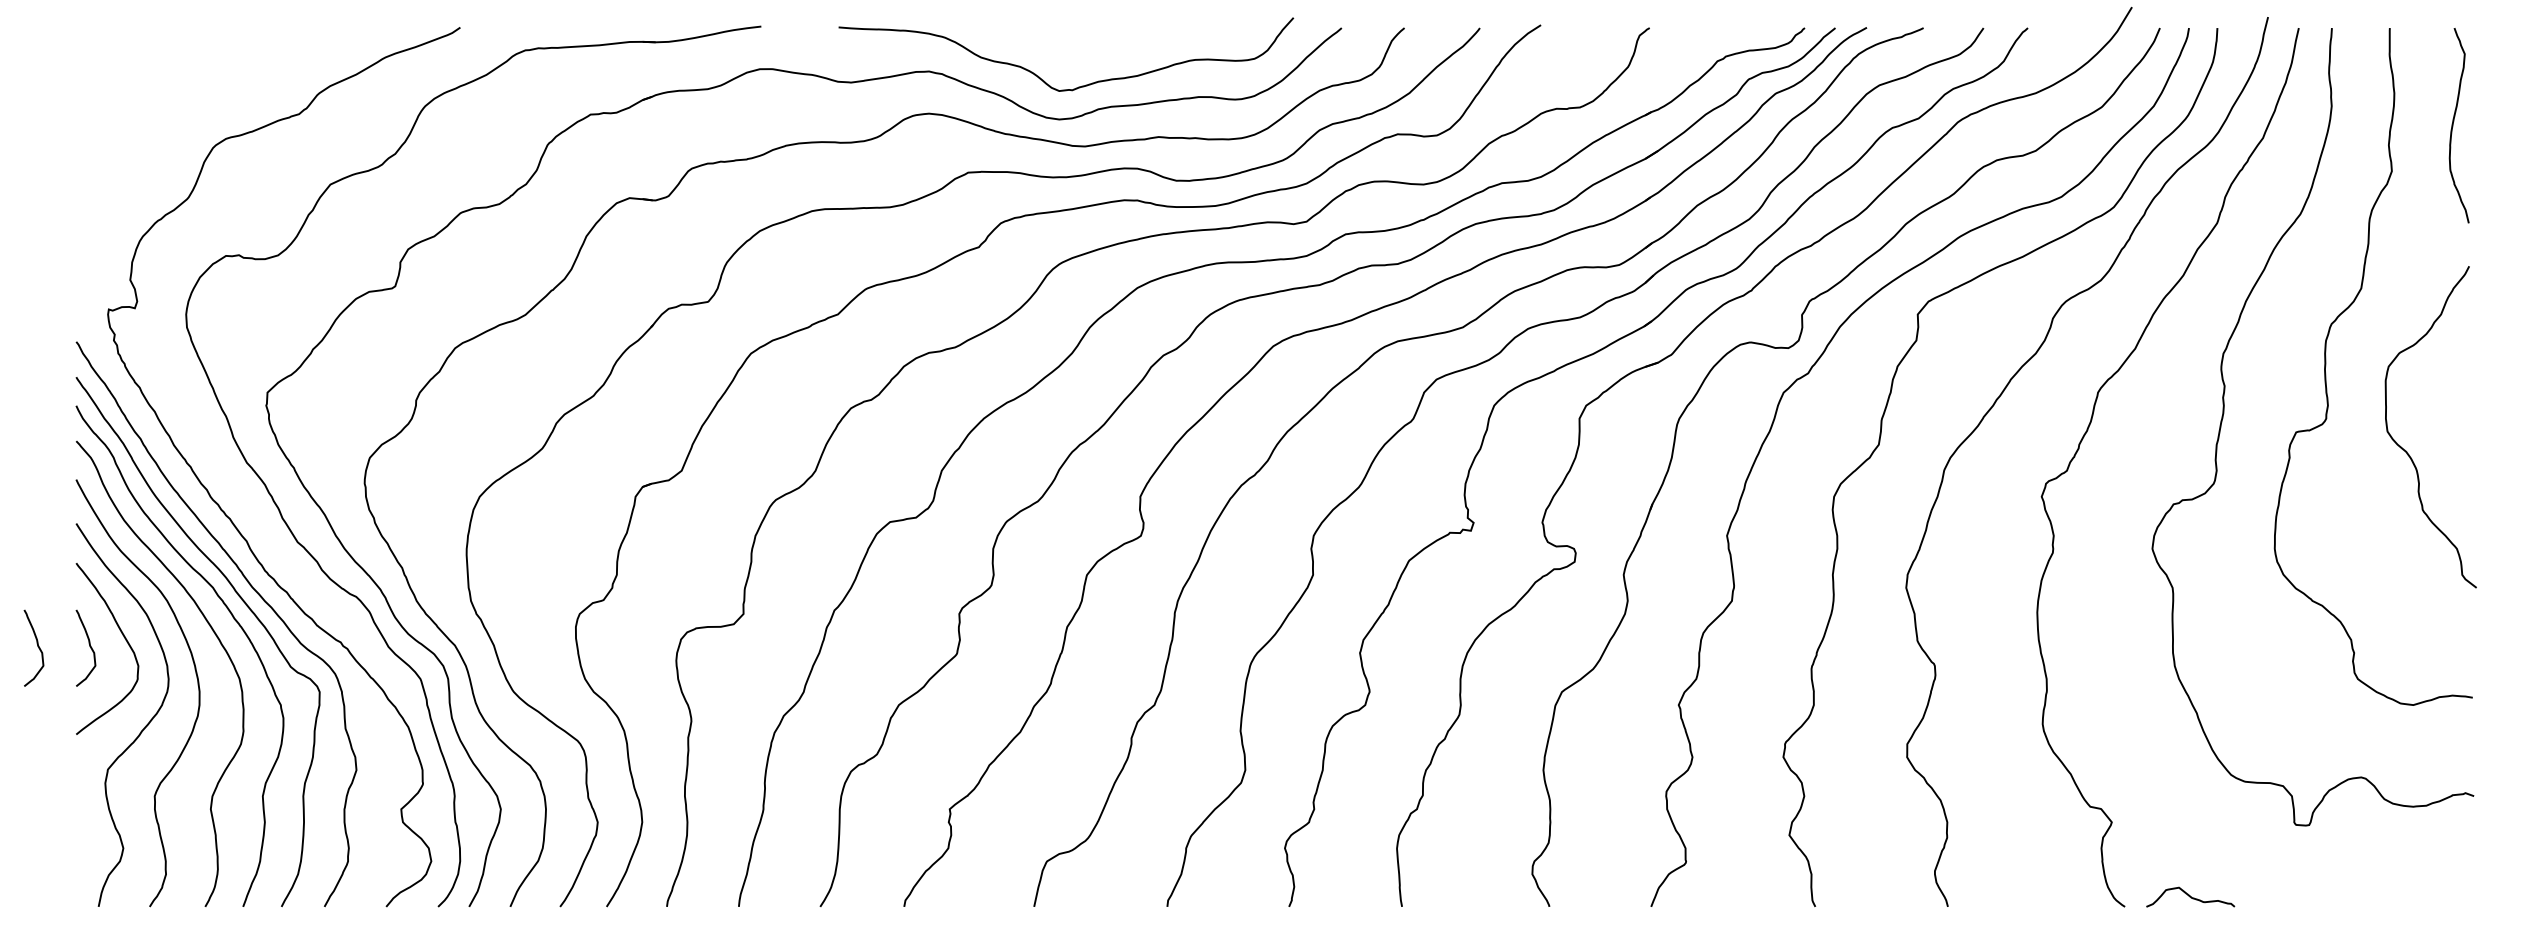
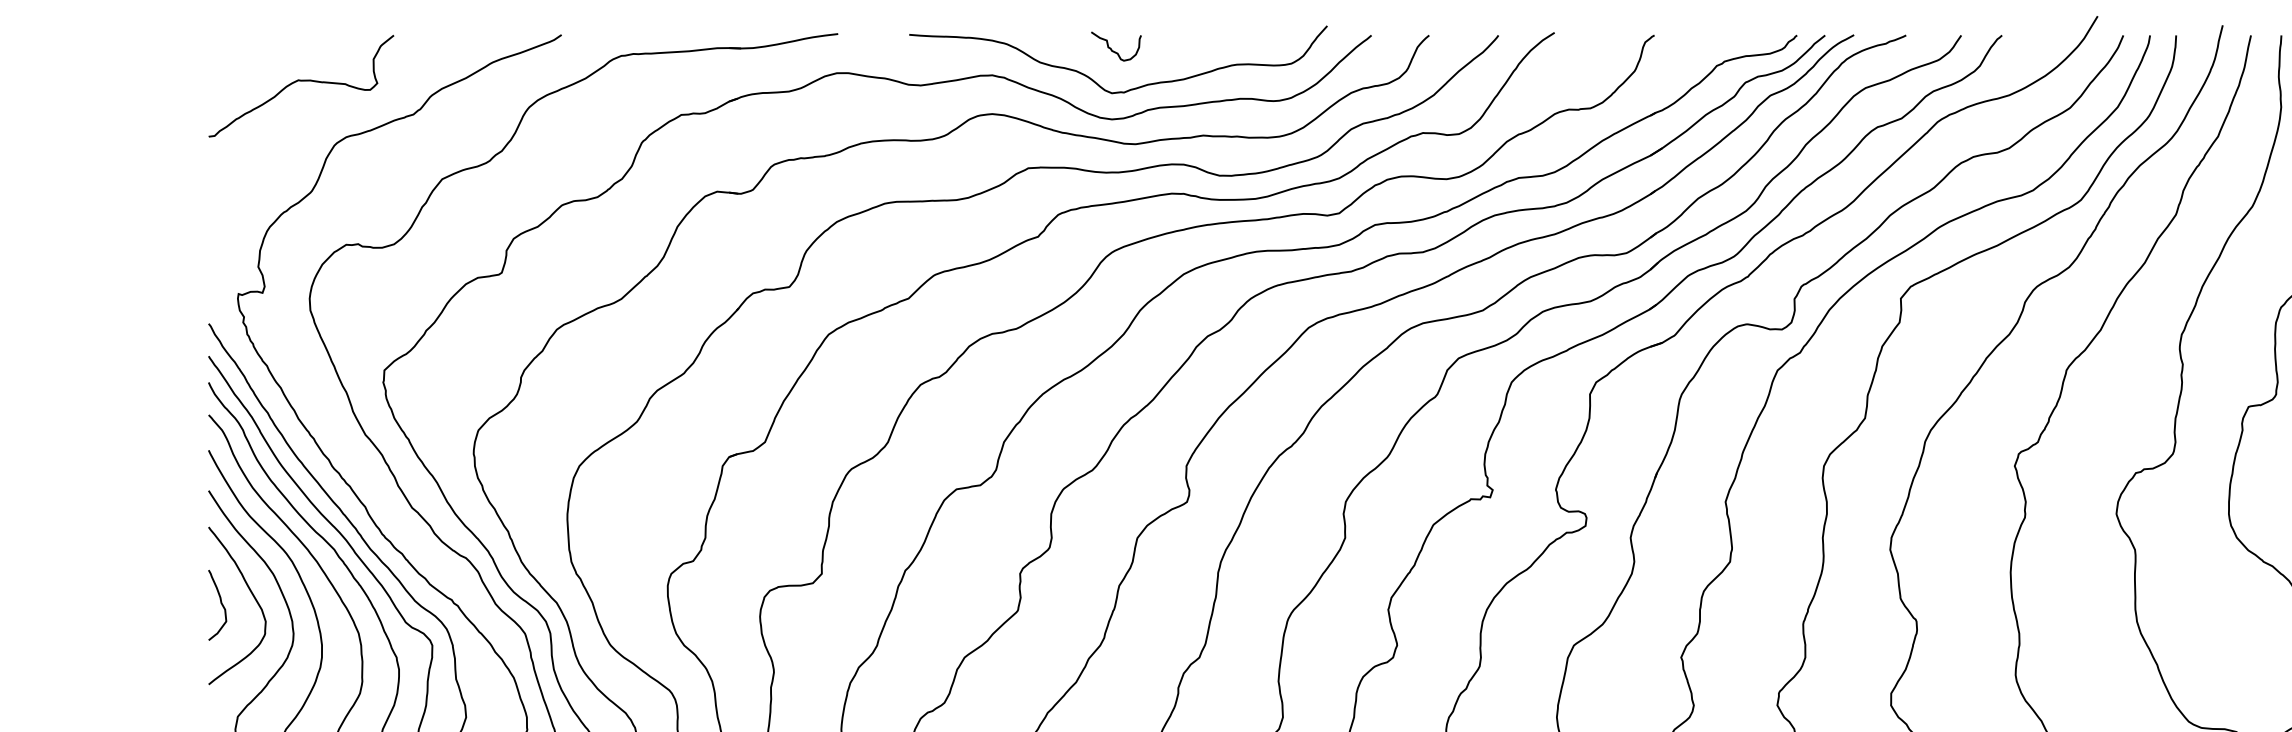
curve: (1059, 43) -> (1112, 49), added
curve: (177, 78) -> (301, 81), added
curve: (37, 646) -> (173, 603), removed

